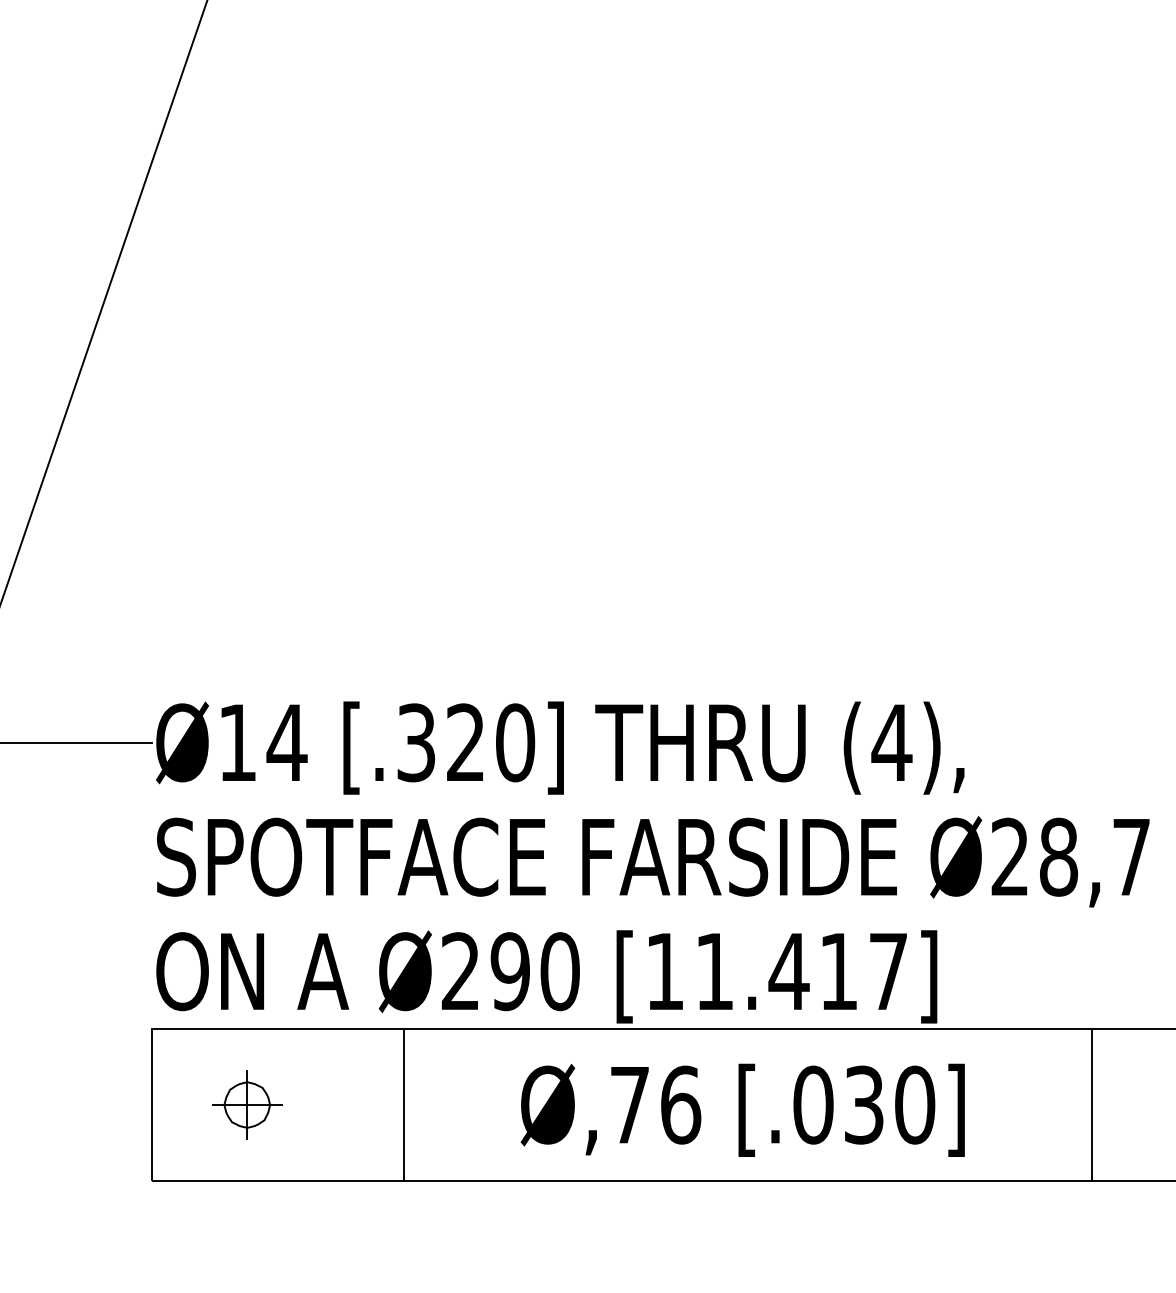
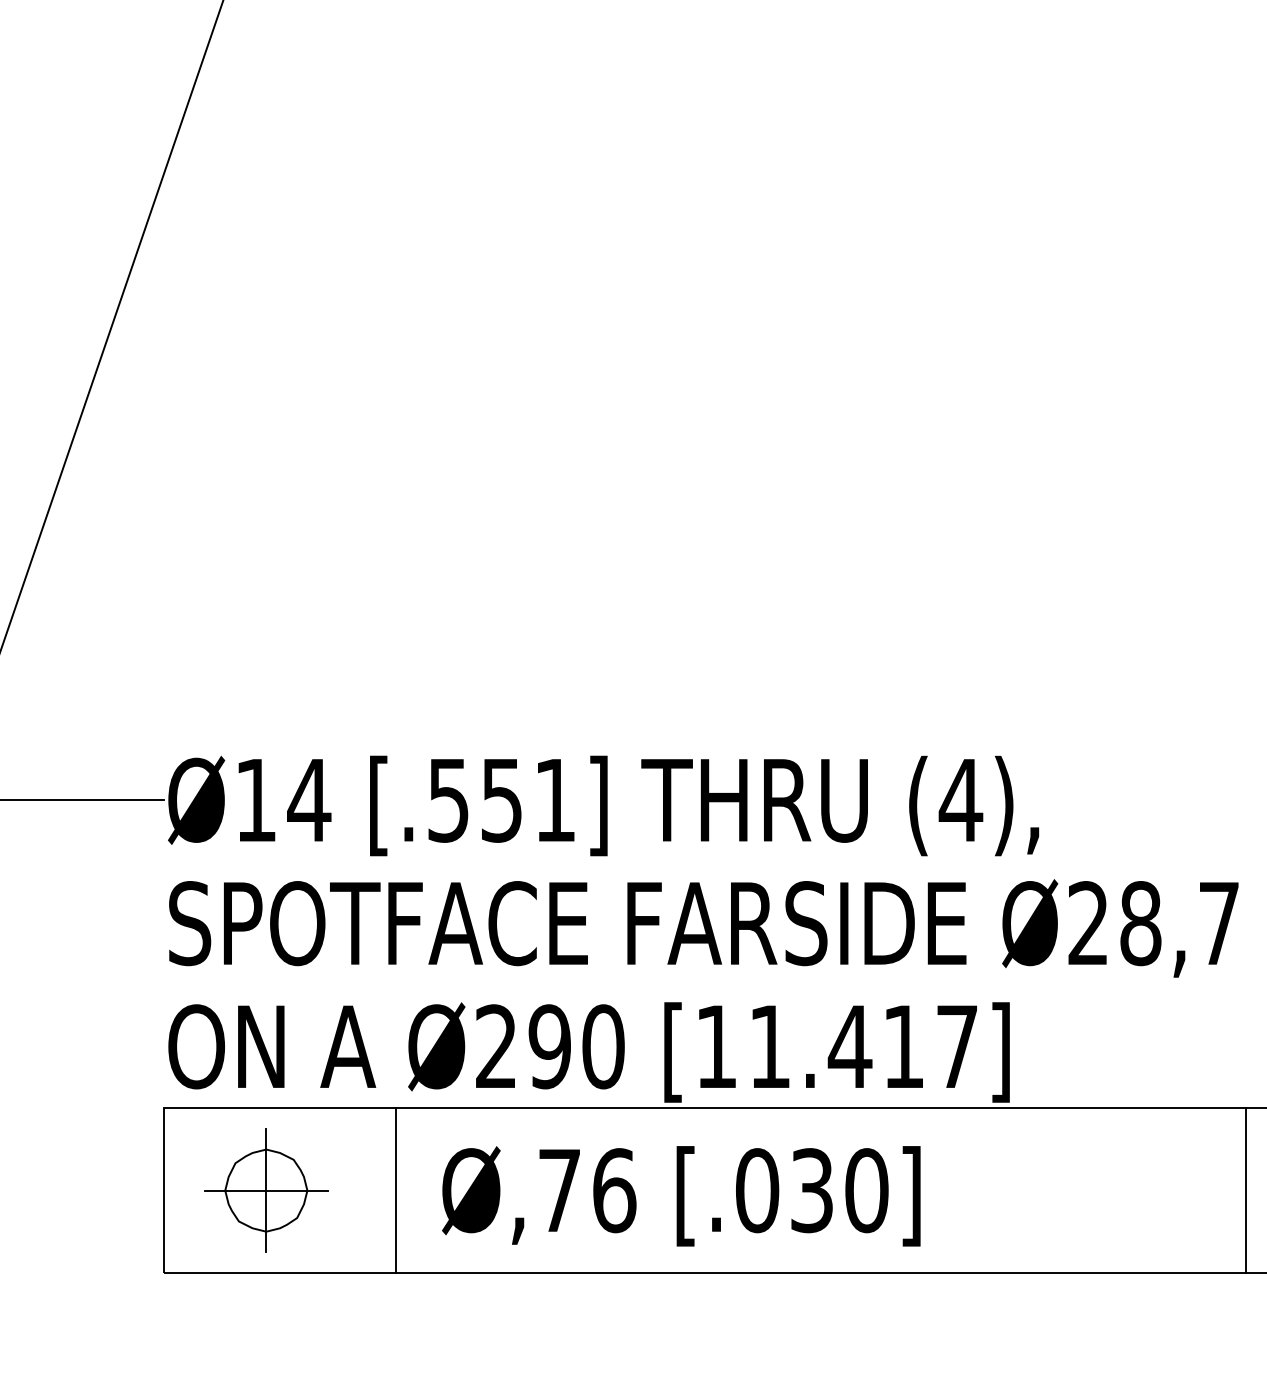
text: (466, 742) -> (502, 799), [.320] -> [.551]
part: (247, 1104) -> (266, 1190), size x1.67
line: (404, 1104) -> (396, 1190), moved
line: (1091, 1104) -> (1245, 1190), moved
text: (742, 1110) -> (681, 1196), moved

